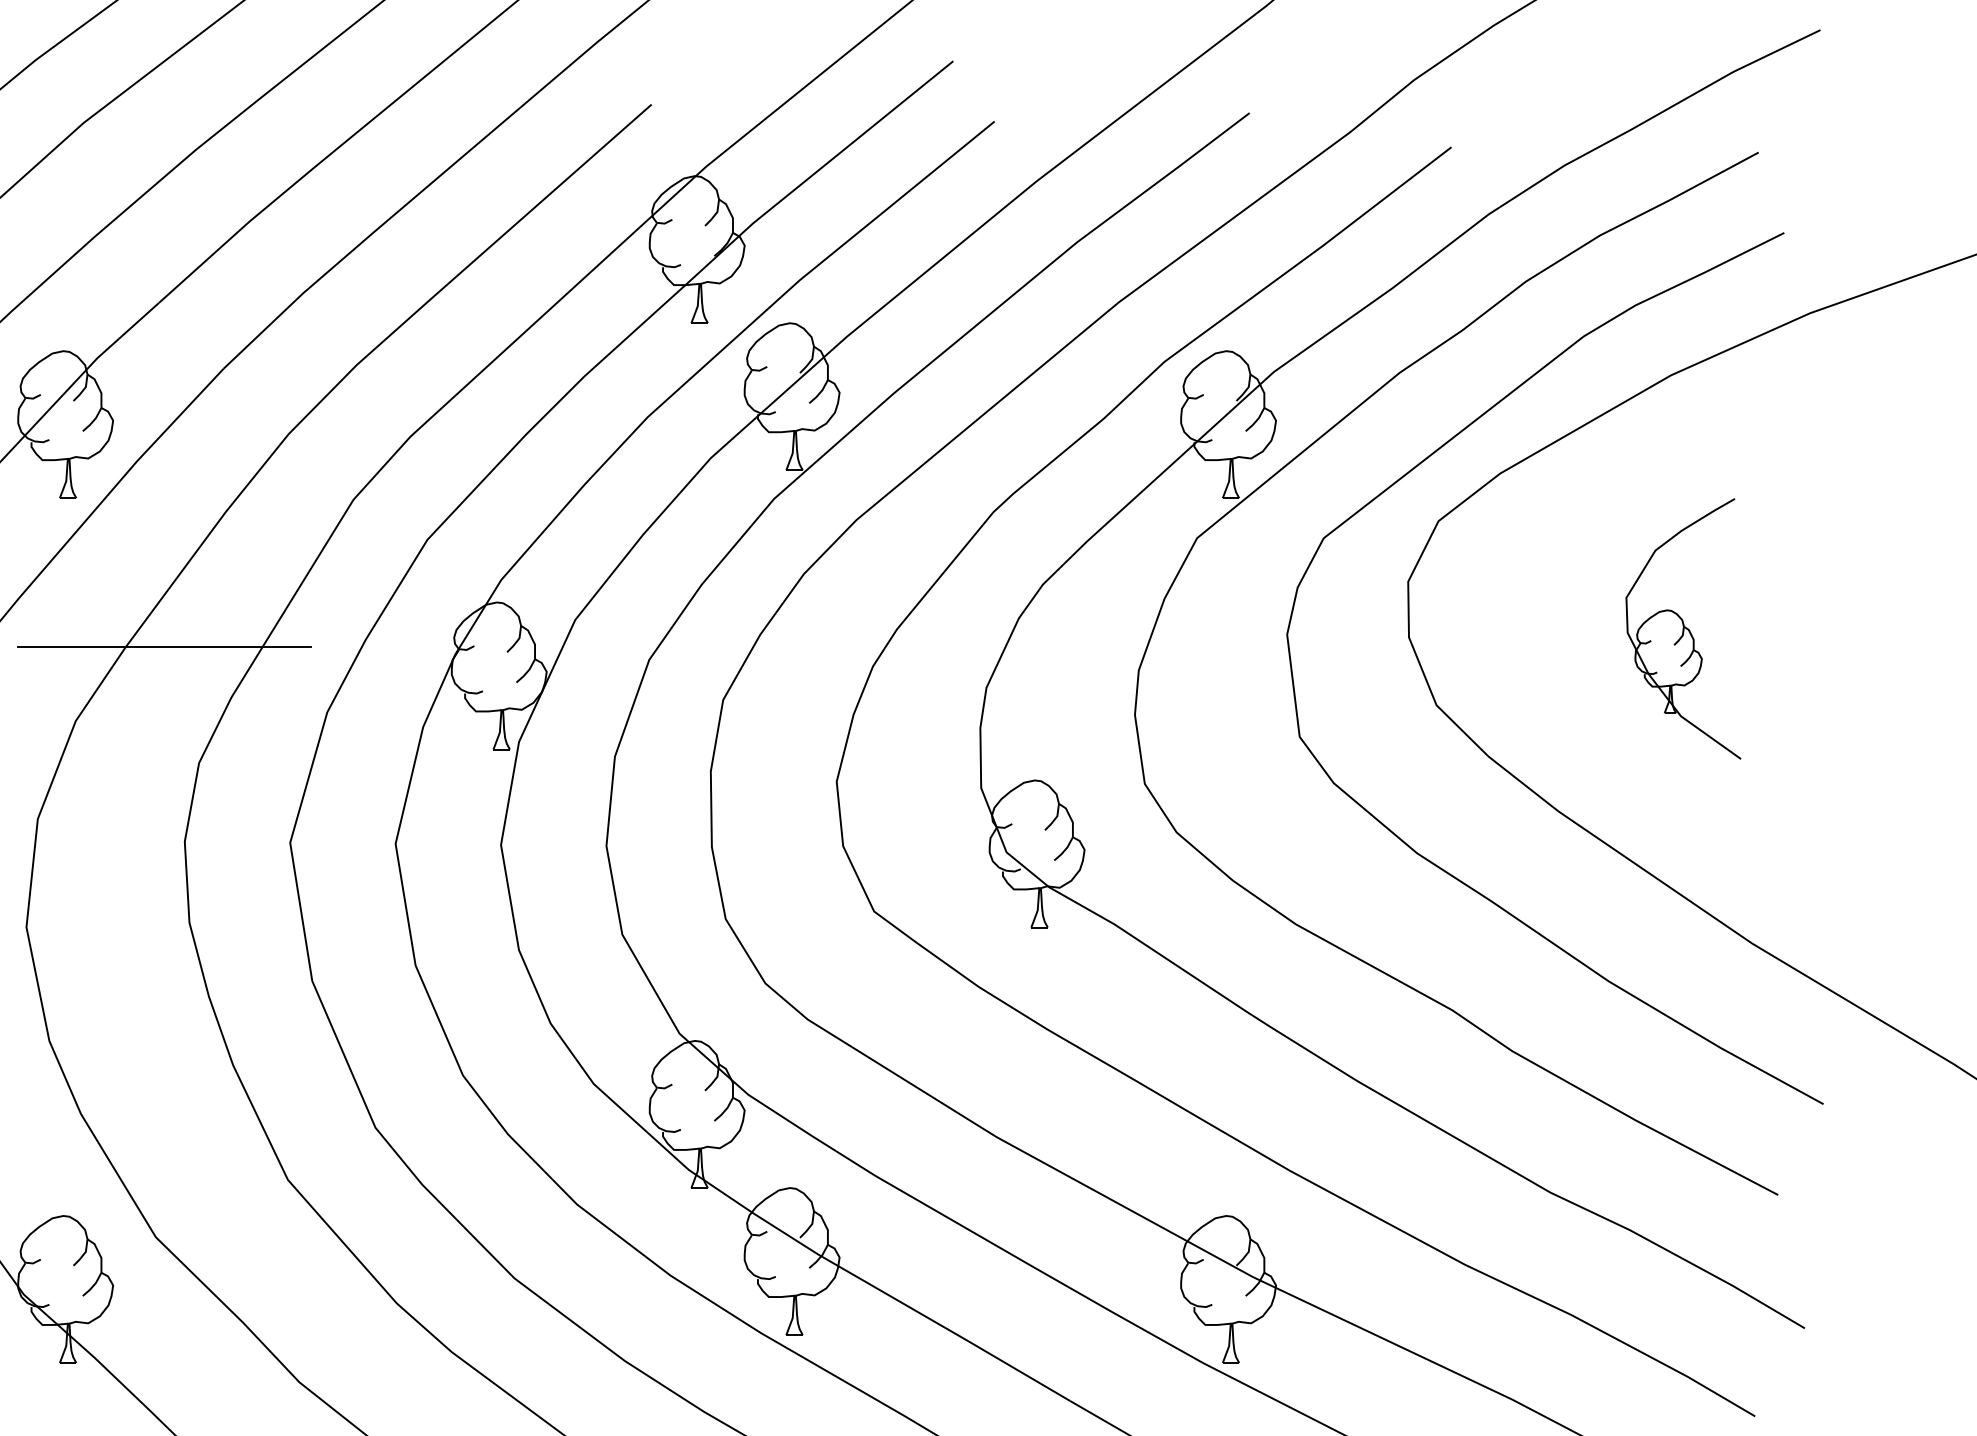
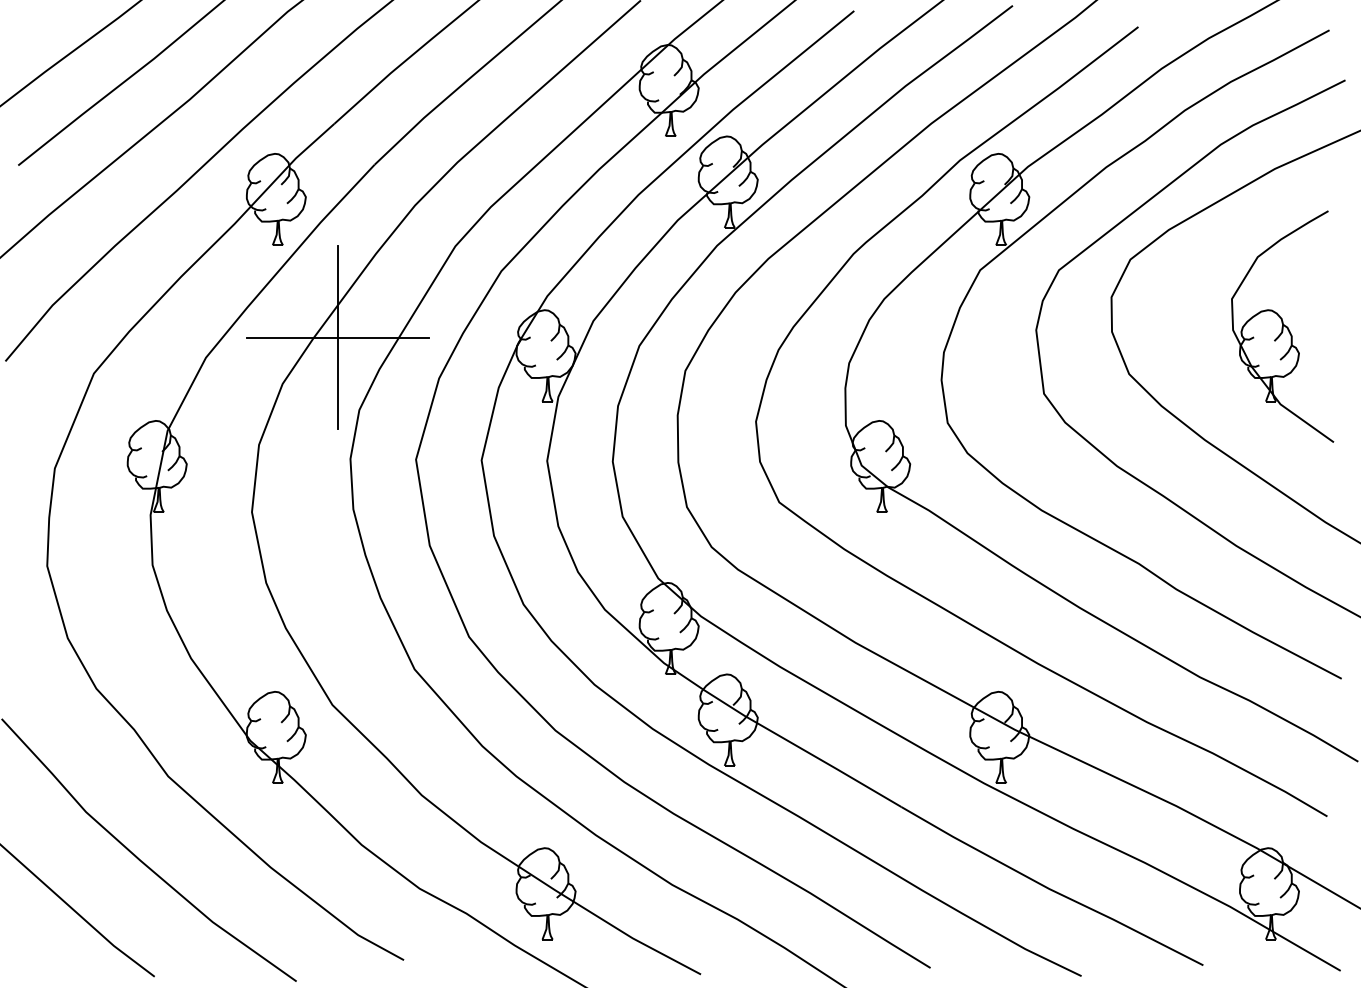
part: (1683, 628) -> (1282, 326), size x1.43
line: (163, 646) -> (337, 337), added

